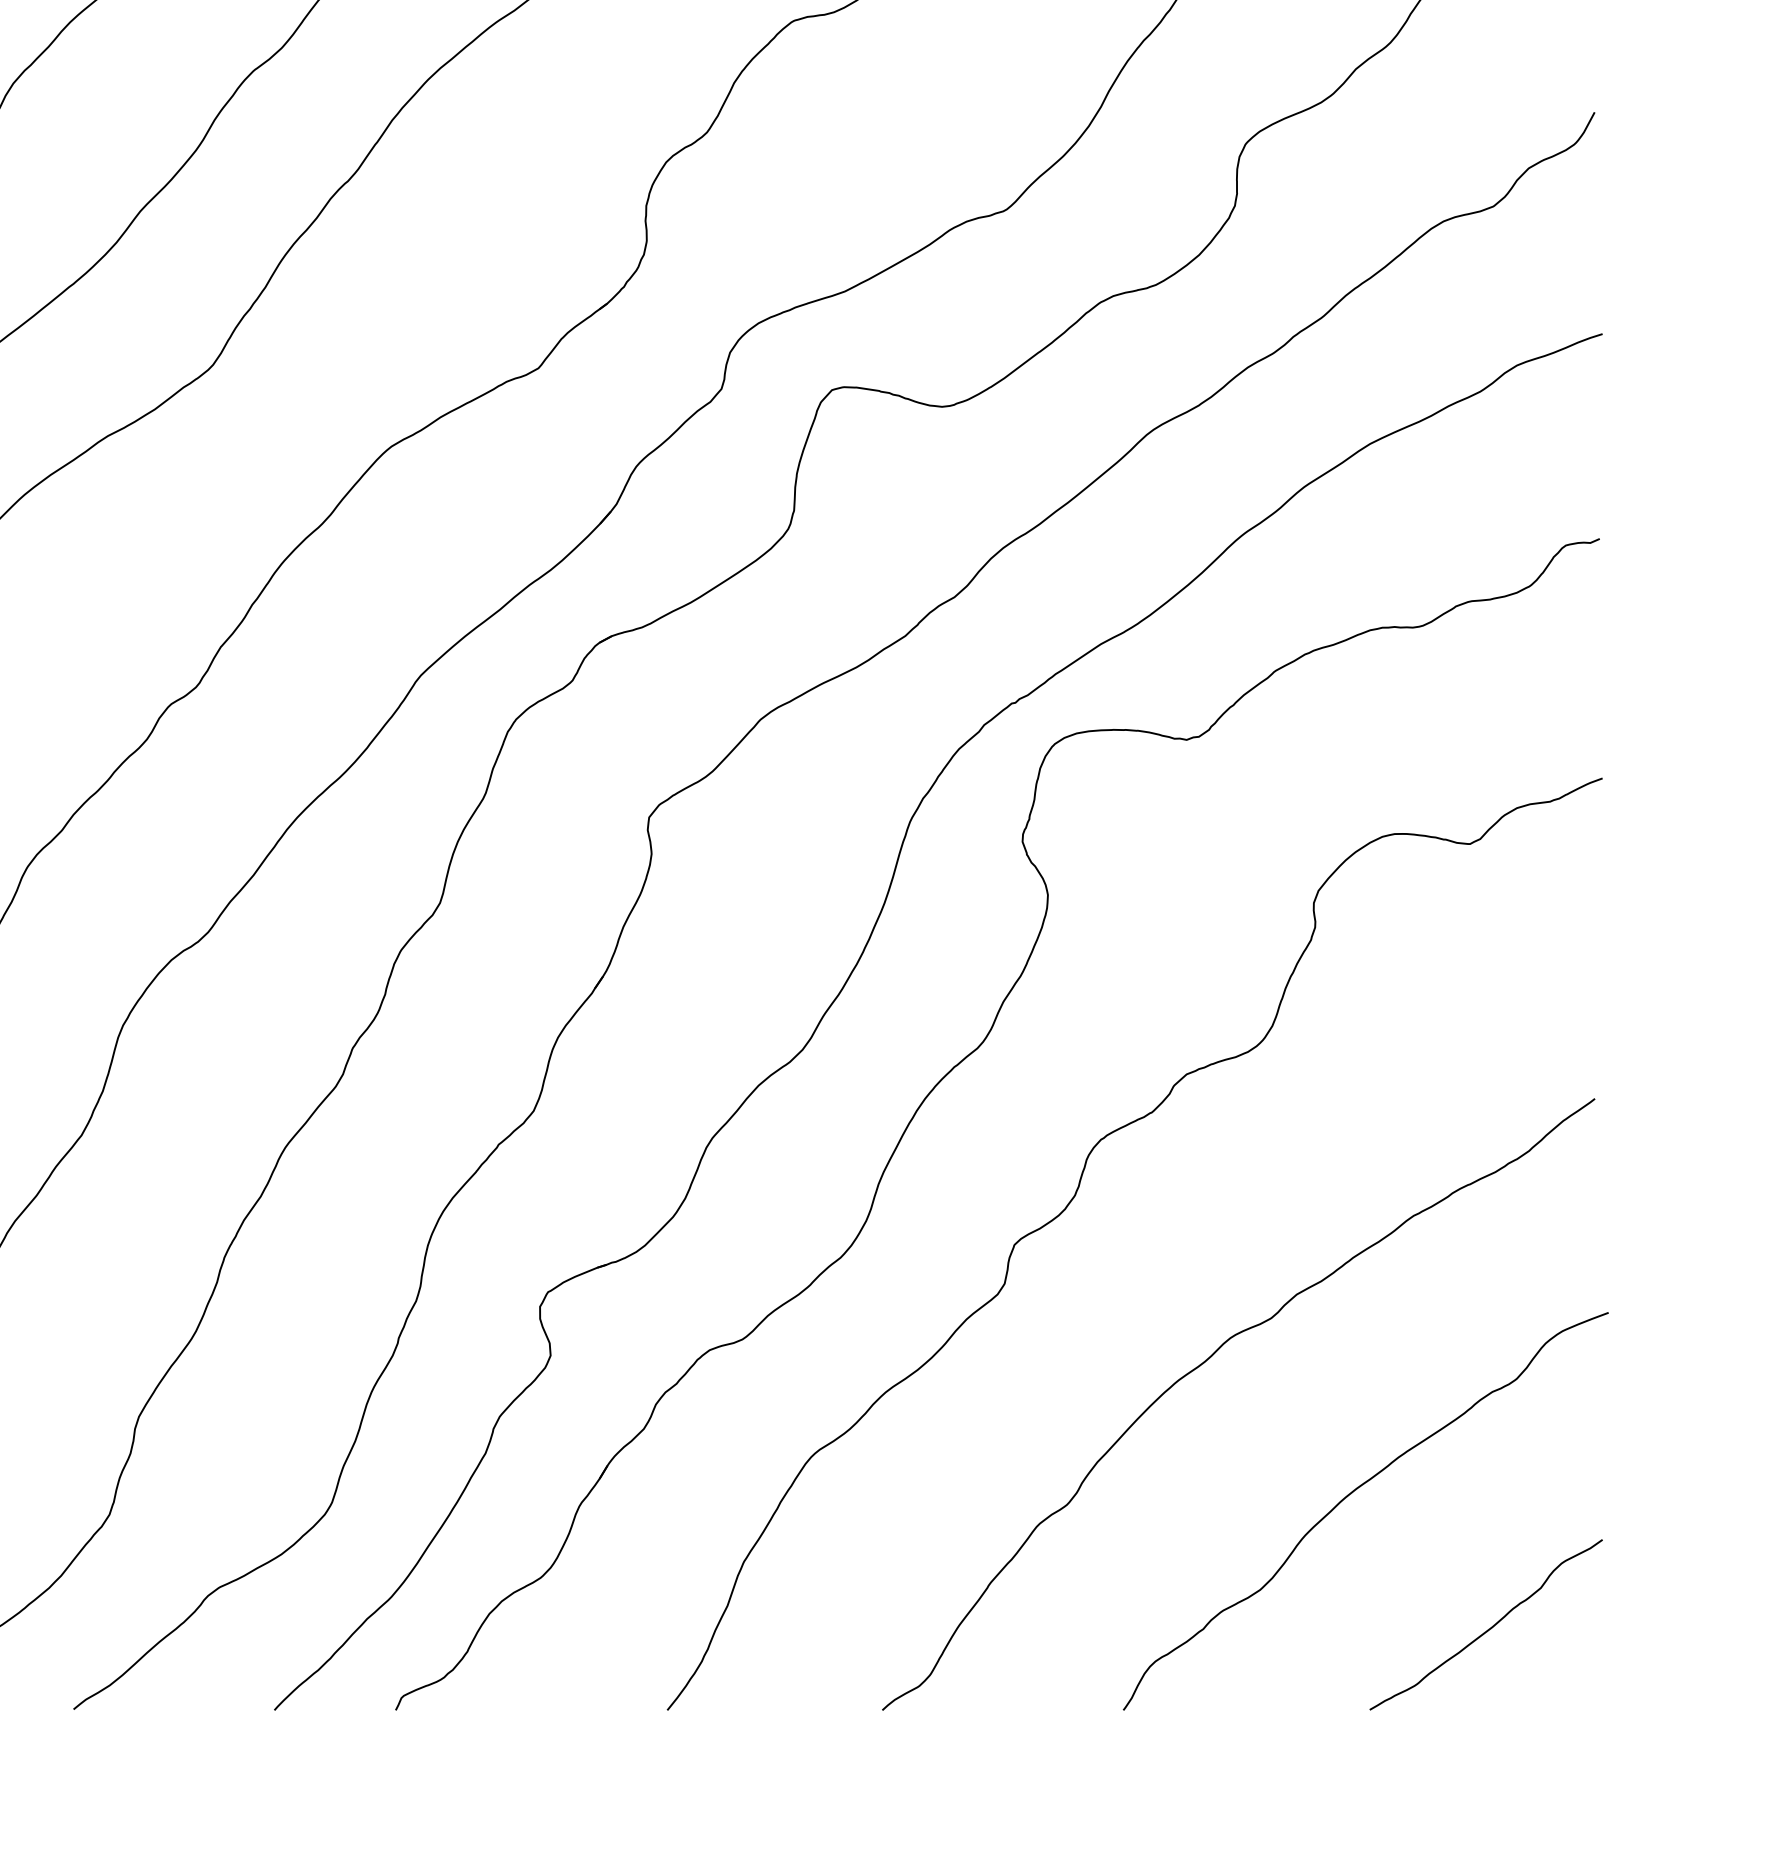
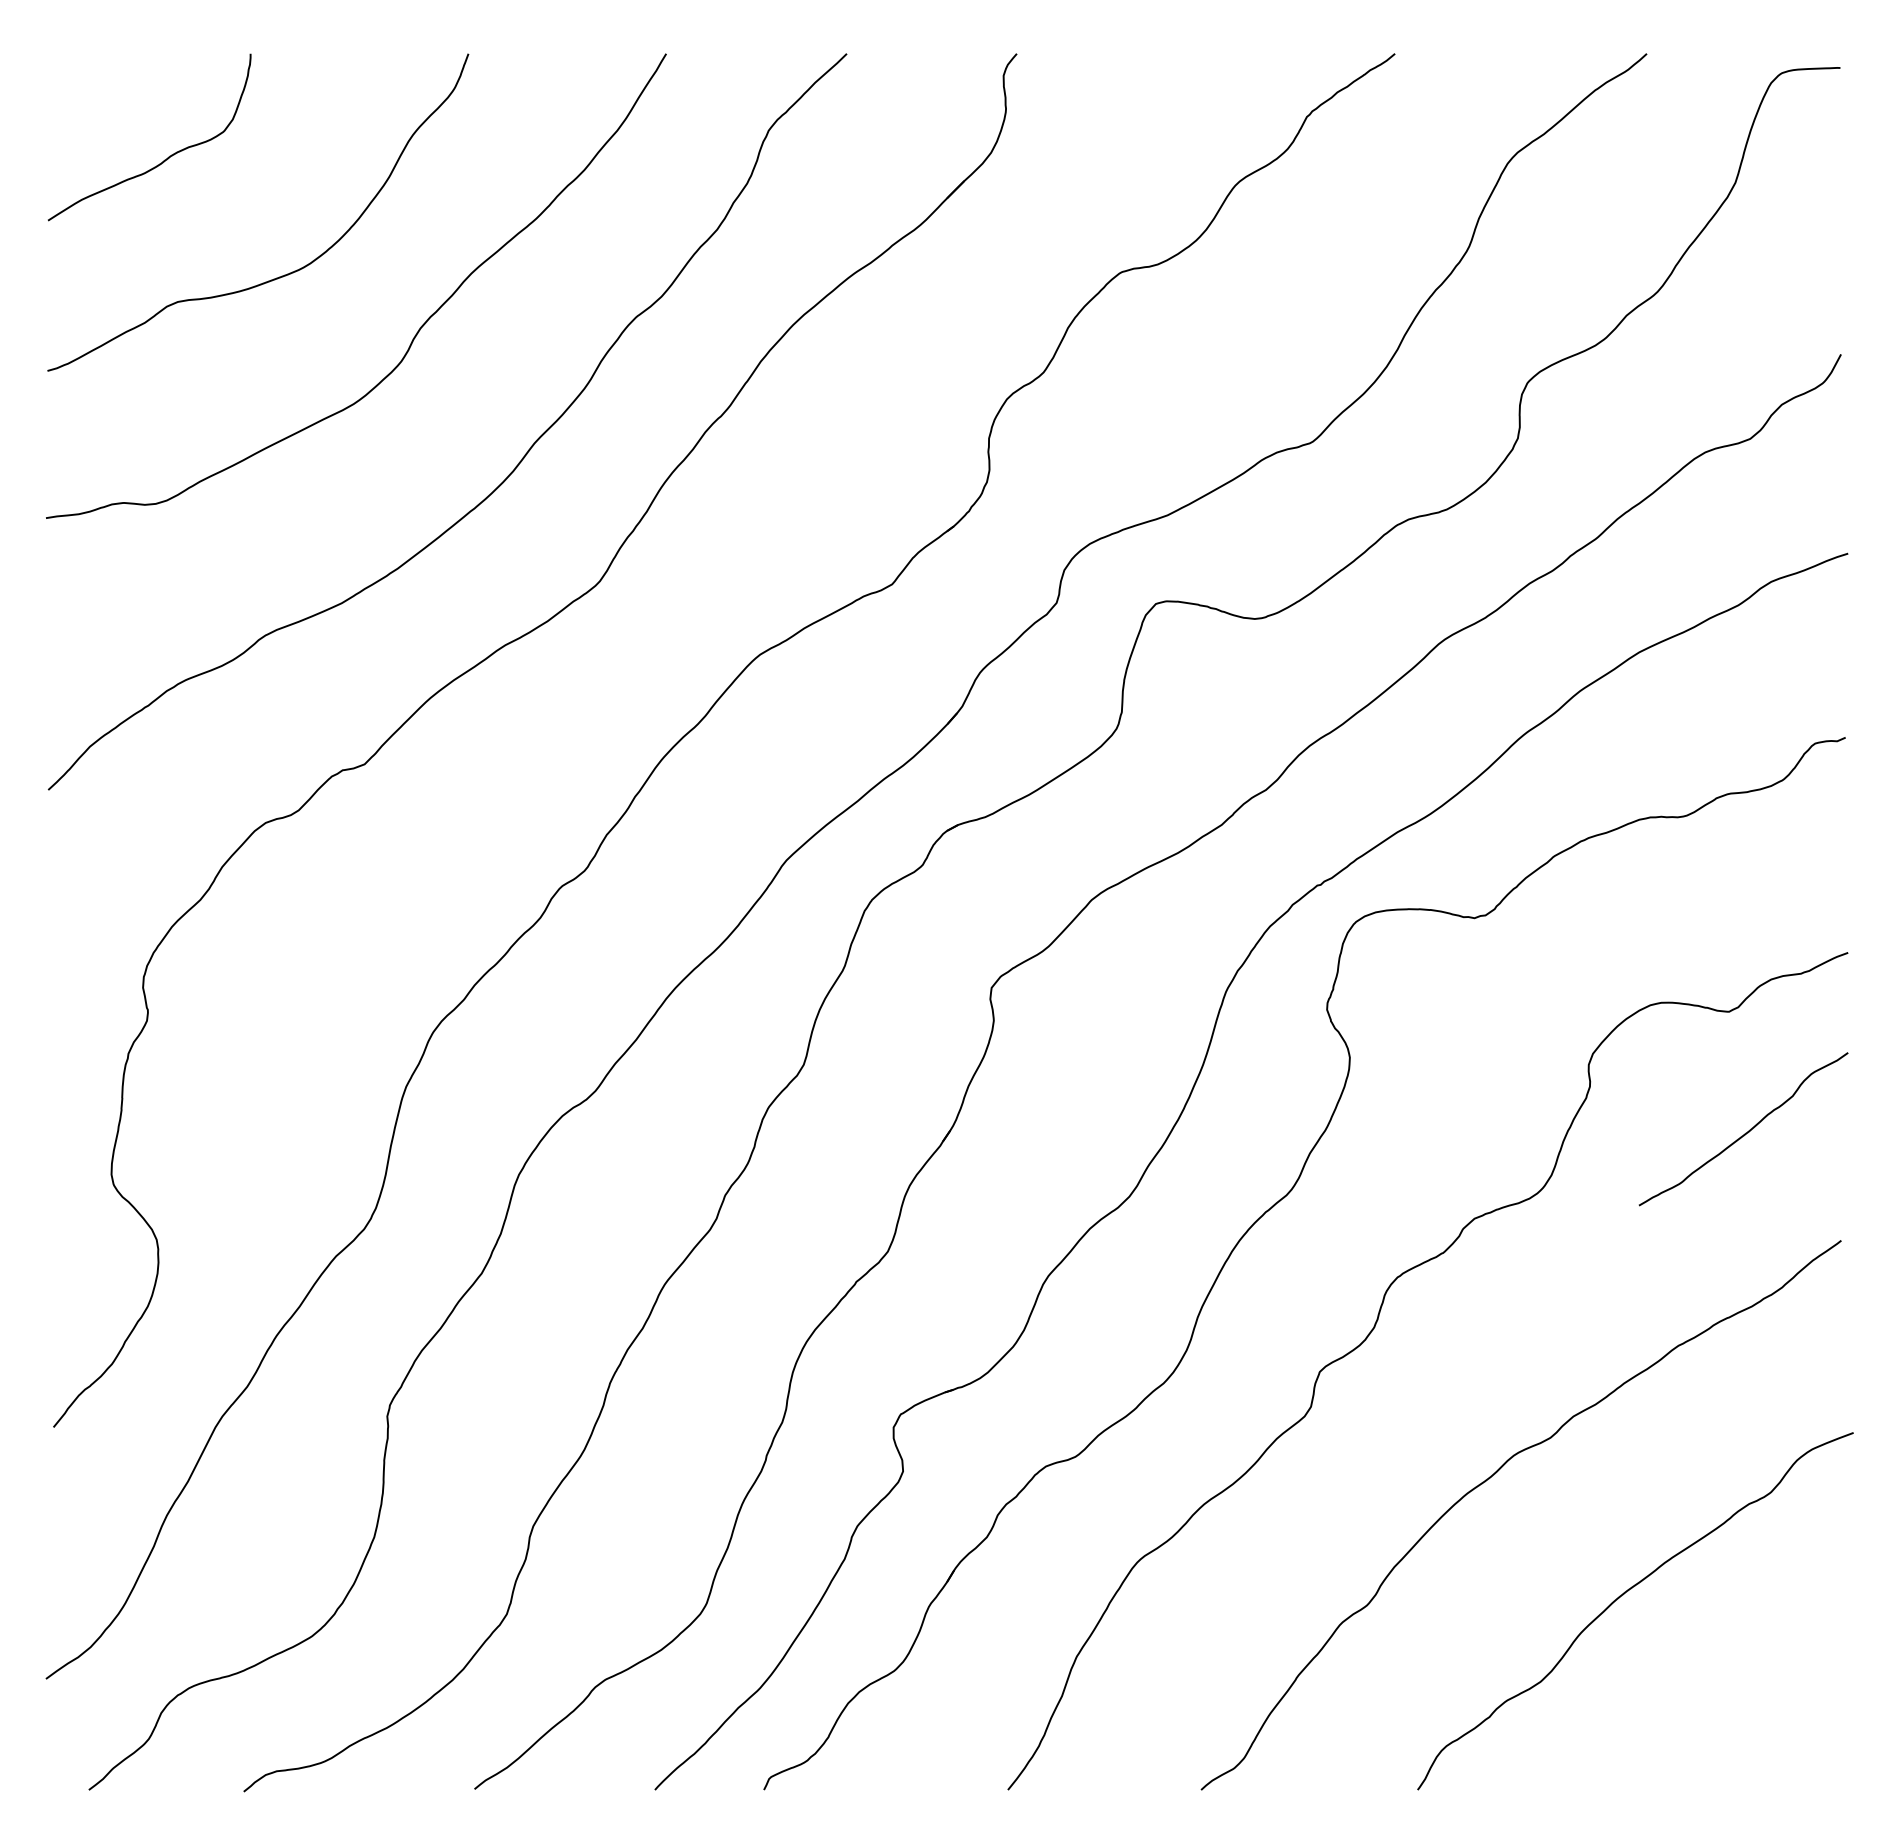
curve: (1488, 1628) -> (1745, 1132), moved

